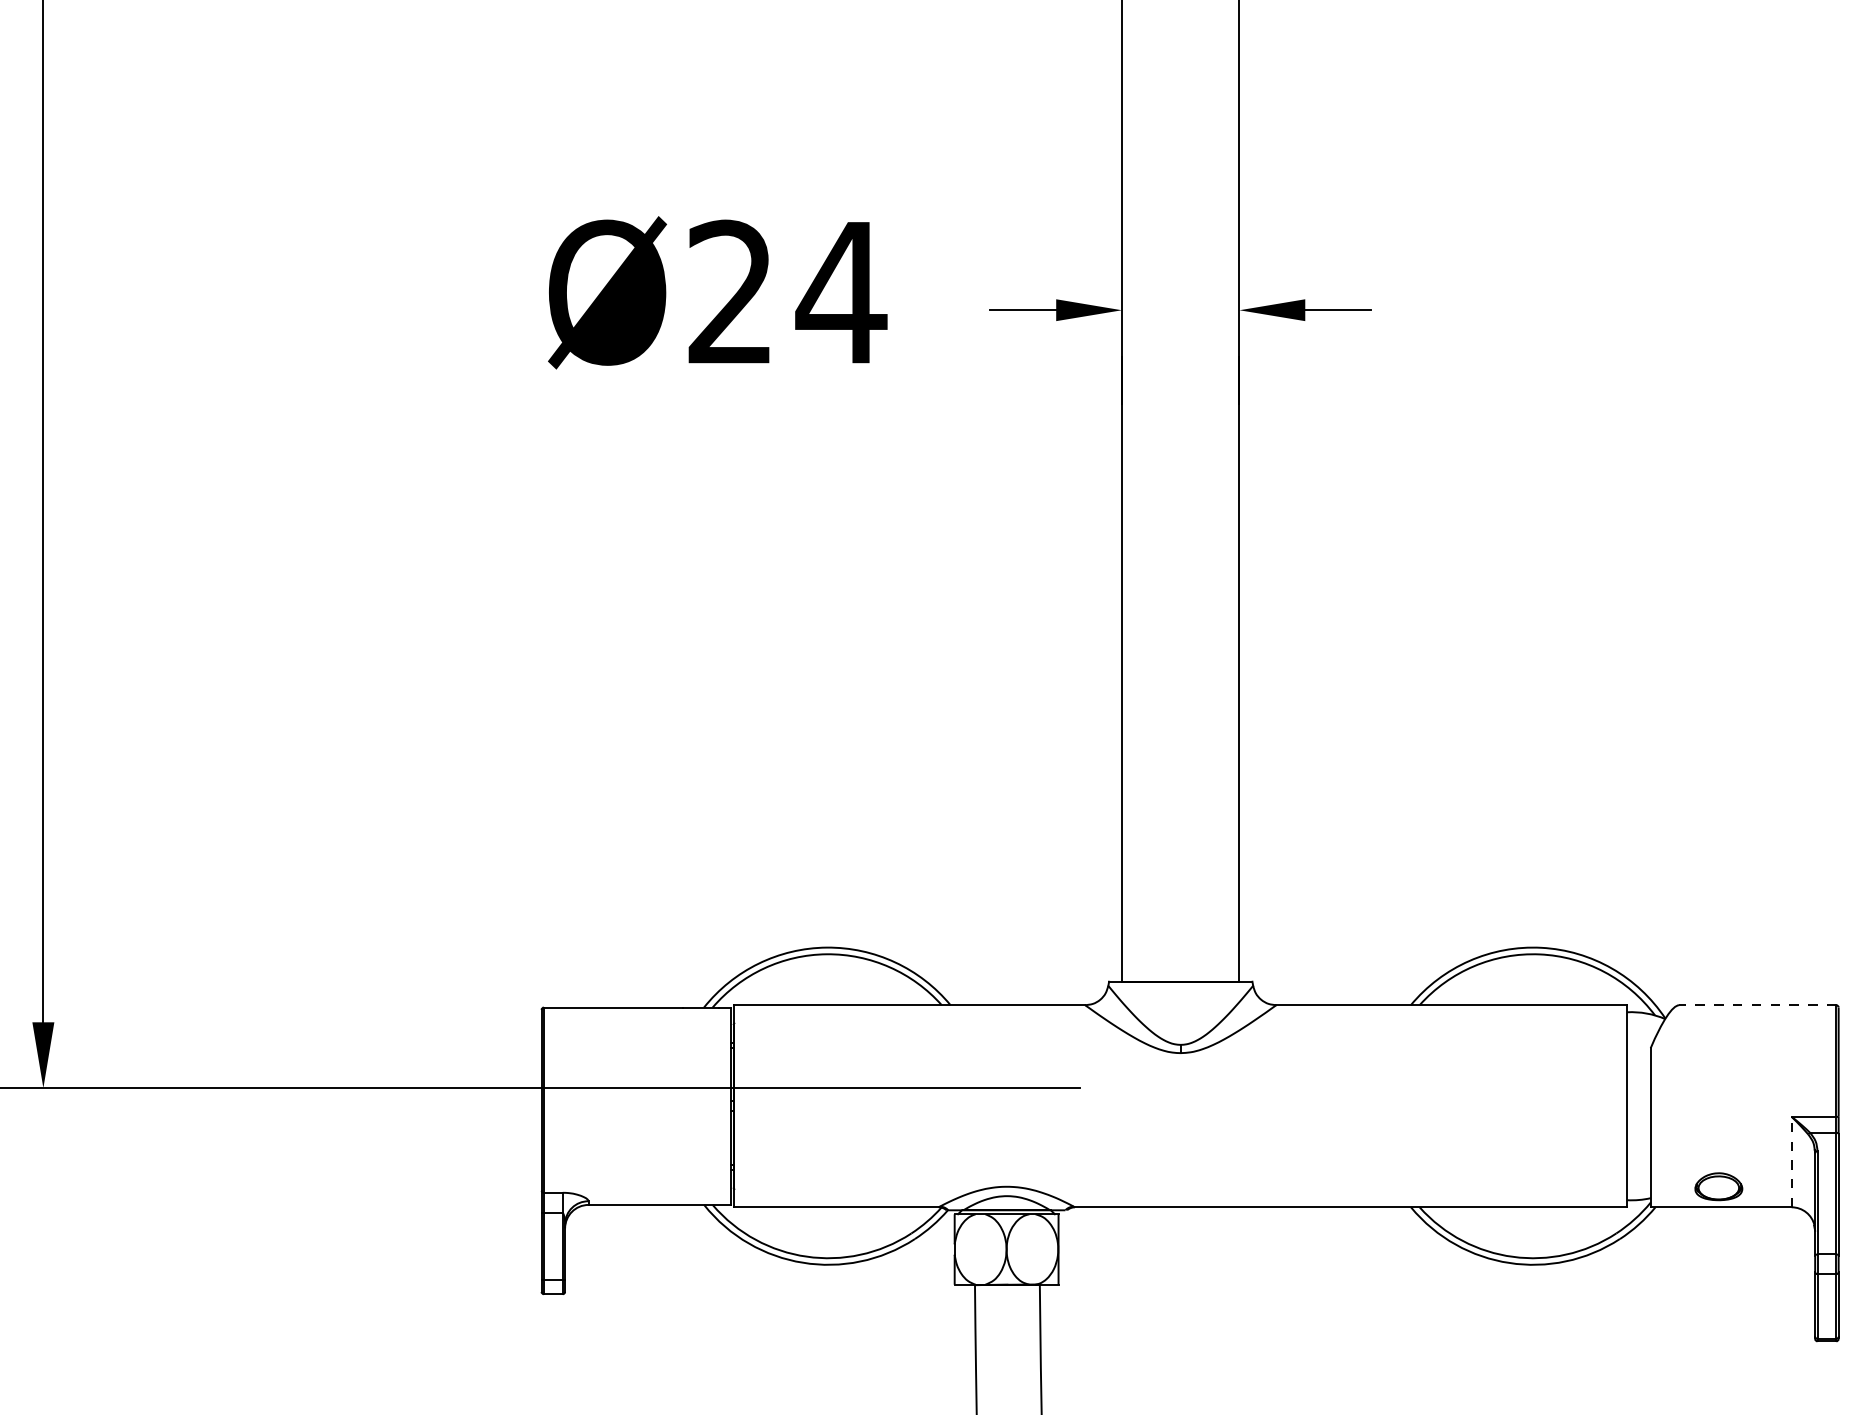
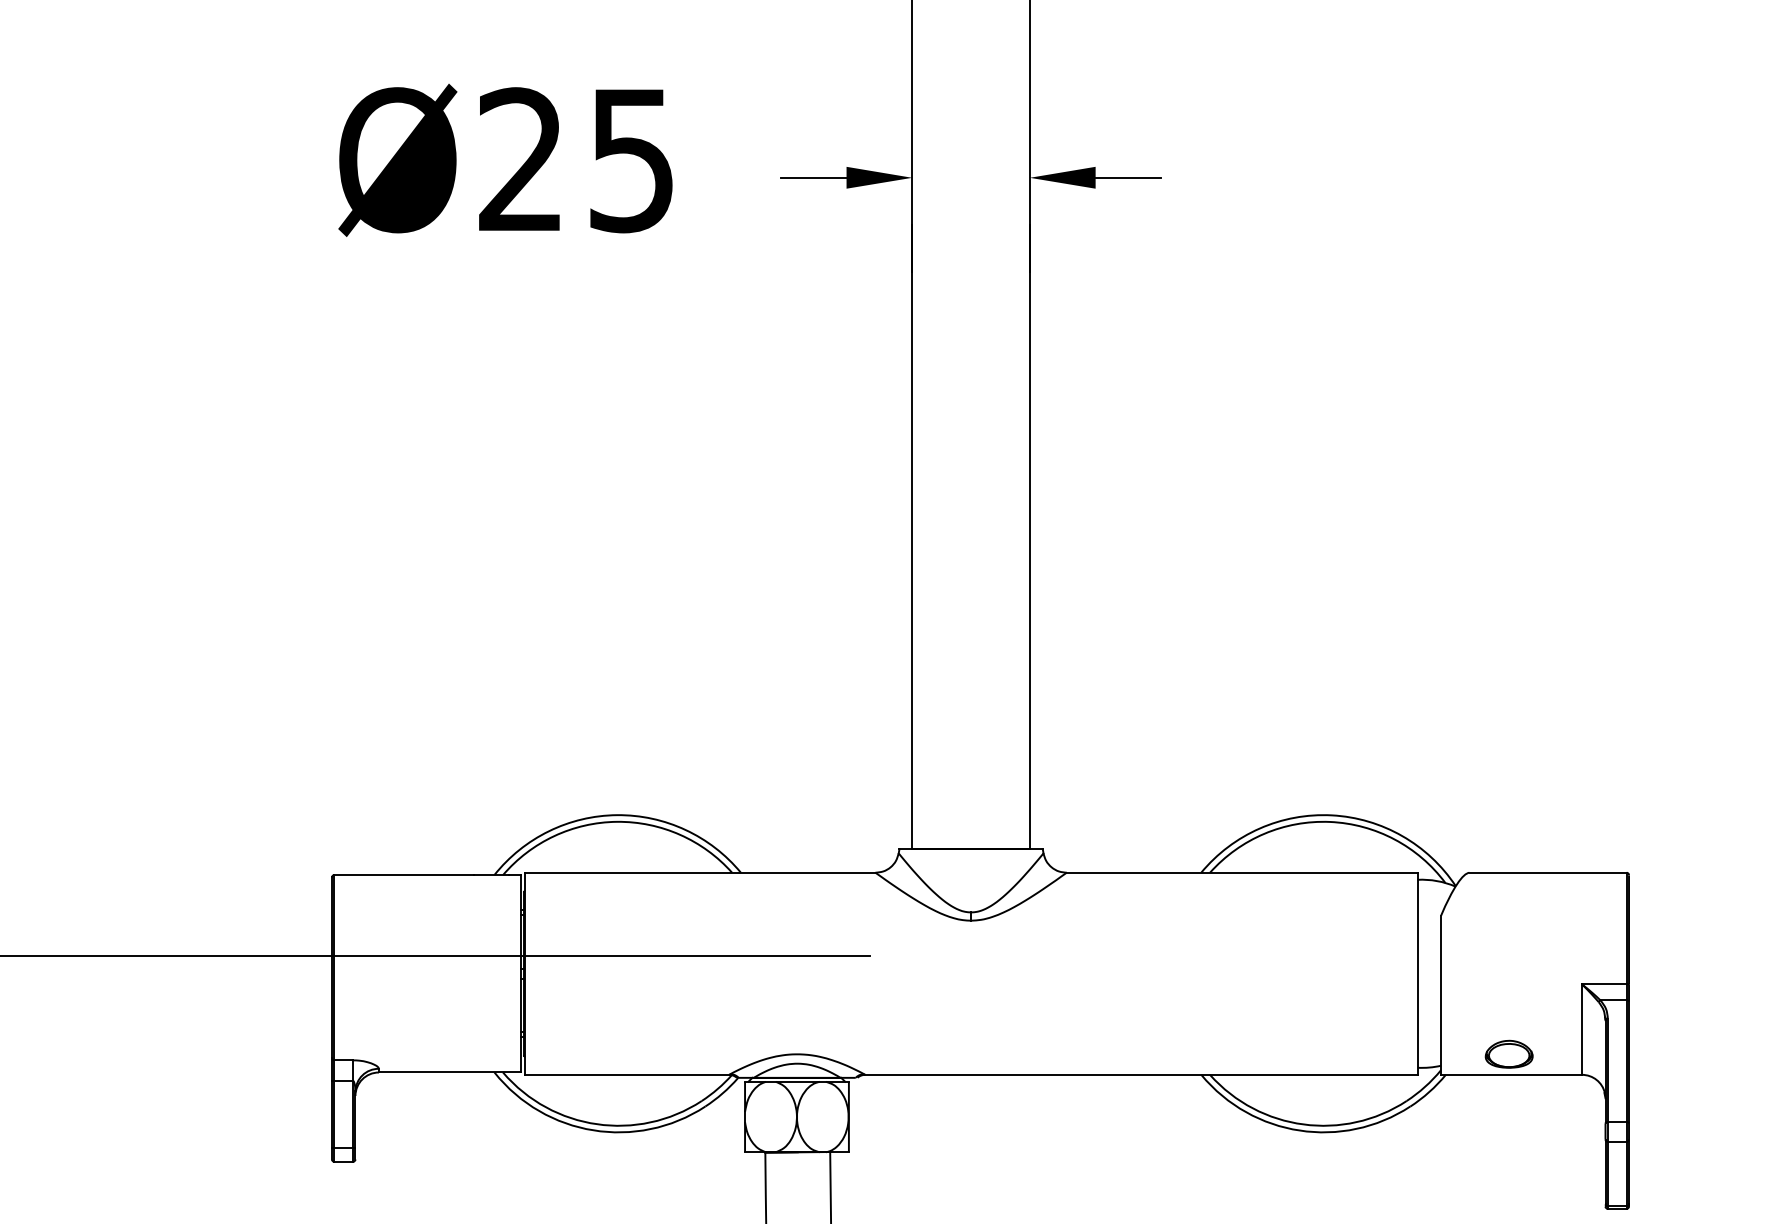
text: (841, 293) -> (631, 161), Ø24 -> Ø25
line: (1757, 1005) -> (1547, 873), dashed -> solid
line: (1791, 1161) -> (1581, 1029), dashed -> solid

